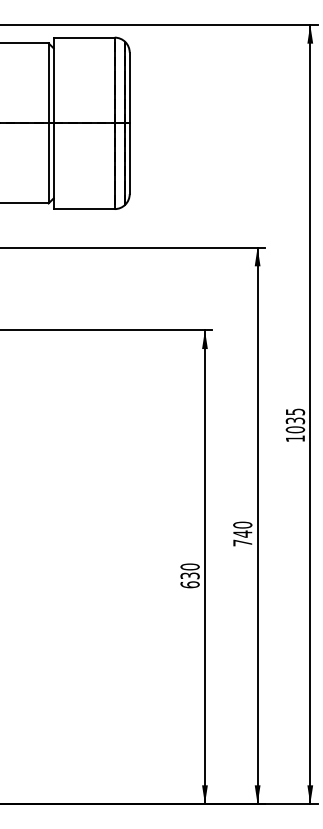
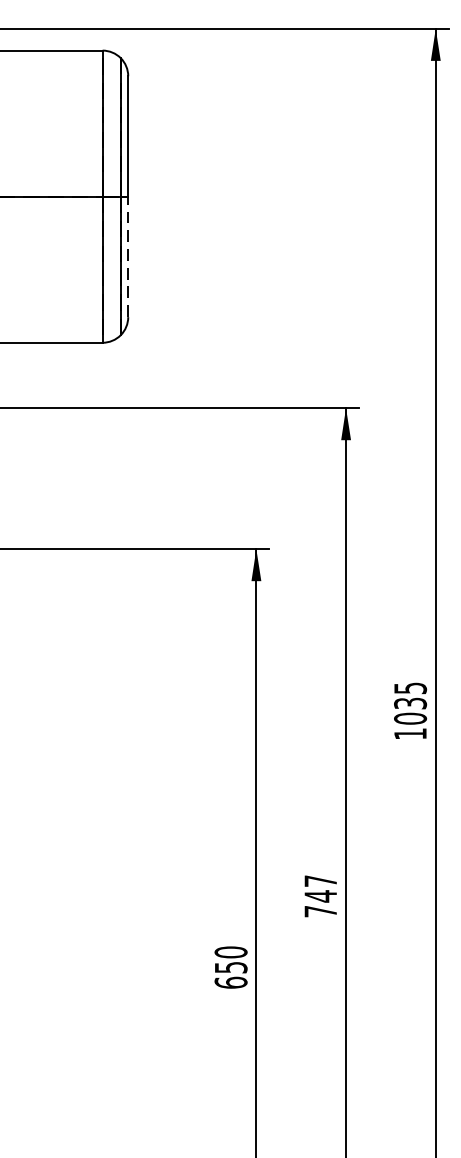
line: (129, 158) -> (127, 256), solid -> dashed
text: (242, 524) -> (320, 880), 740 -> 747
text: (189, 575) -> (230, 966), 630 -> 650

